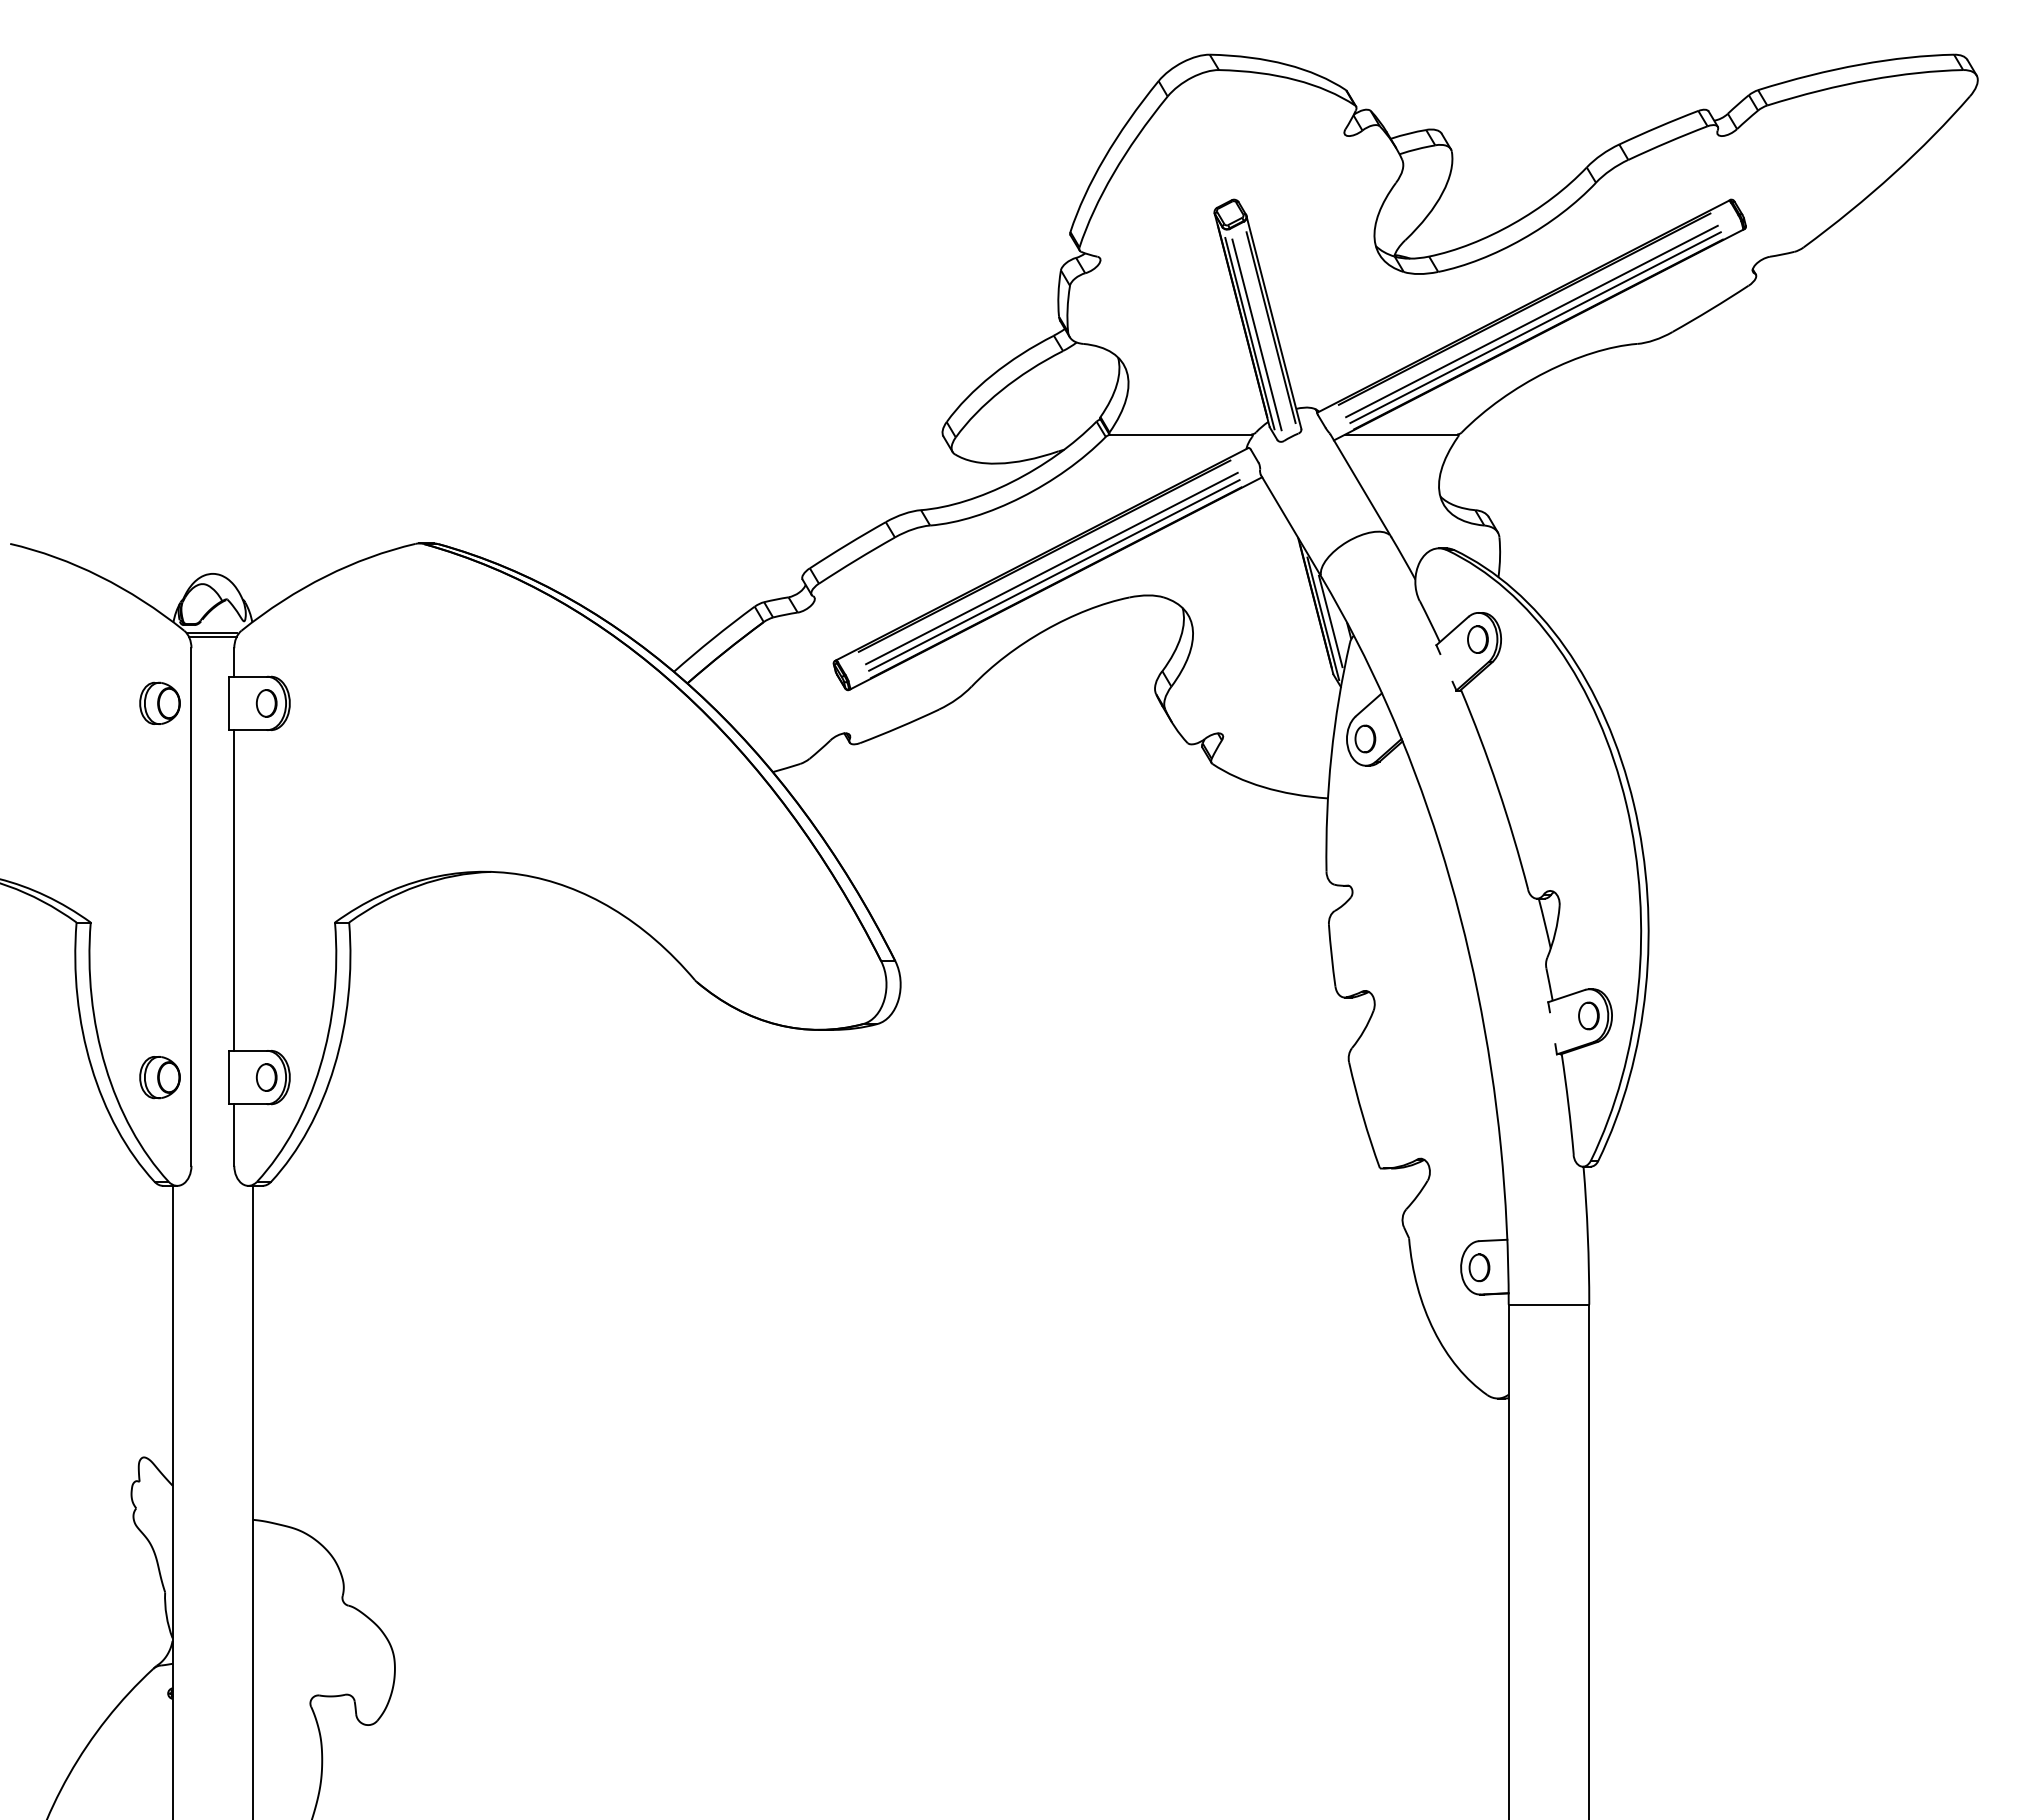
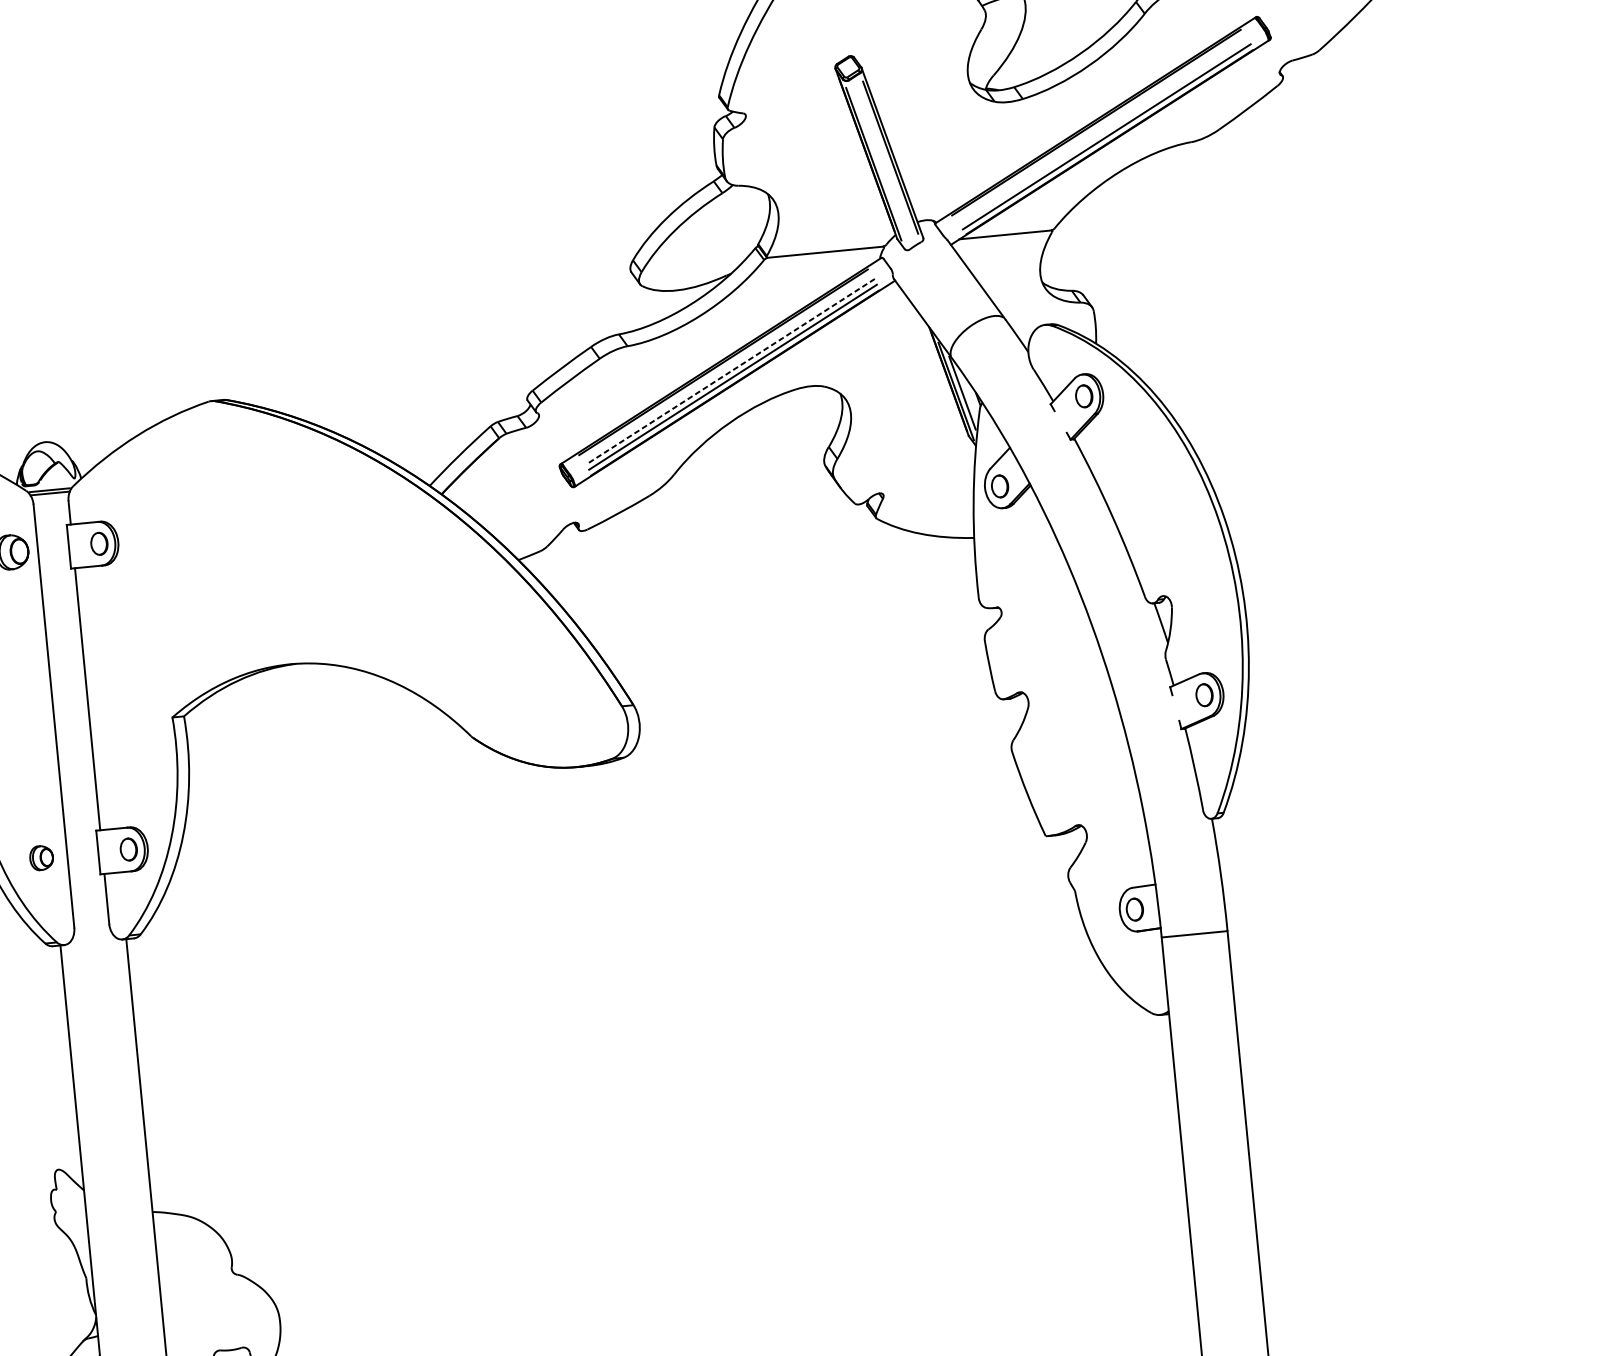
line: (1531, 321) -> (1102, 132), removed
line: (1256, 334) -> (879, 164), removed
line: (1051, 568) -> (730, 371), solid -> dashed
part: (159, 1077) -> (41, 857), size x0.7

